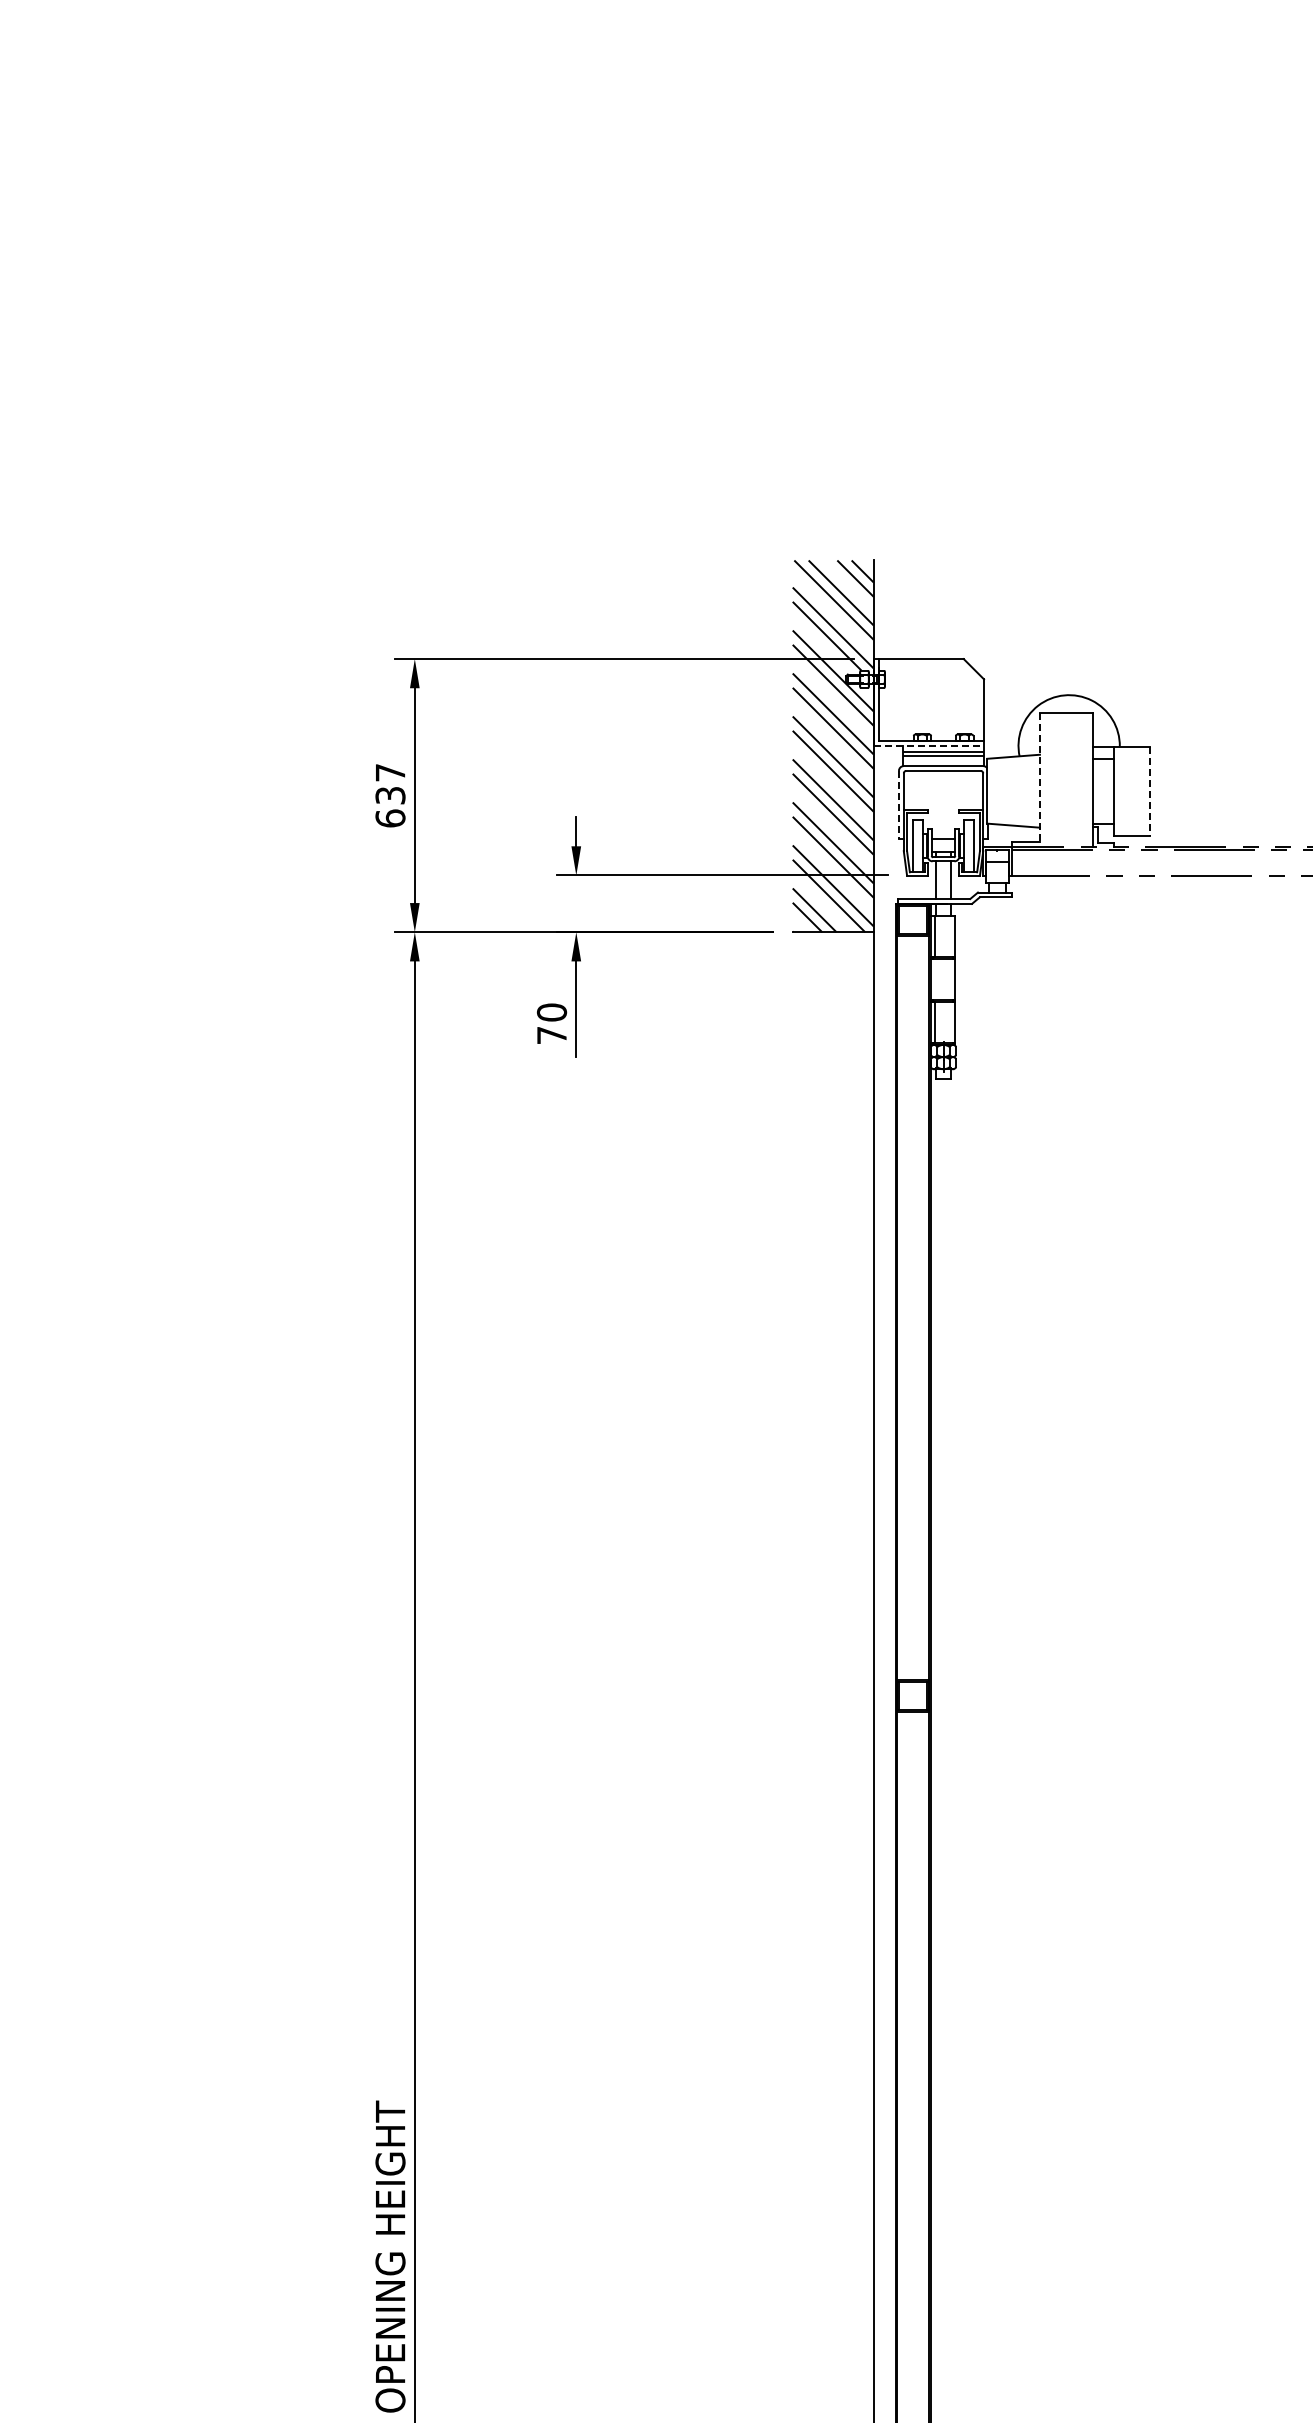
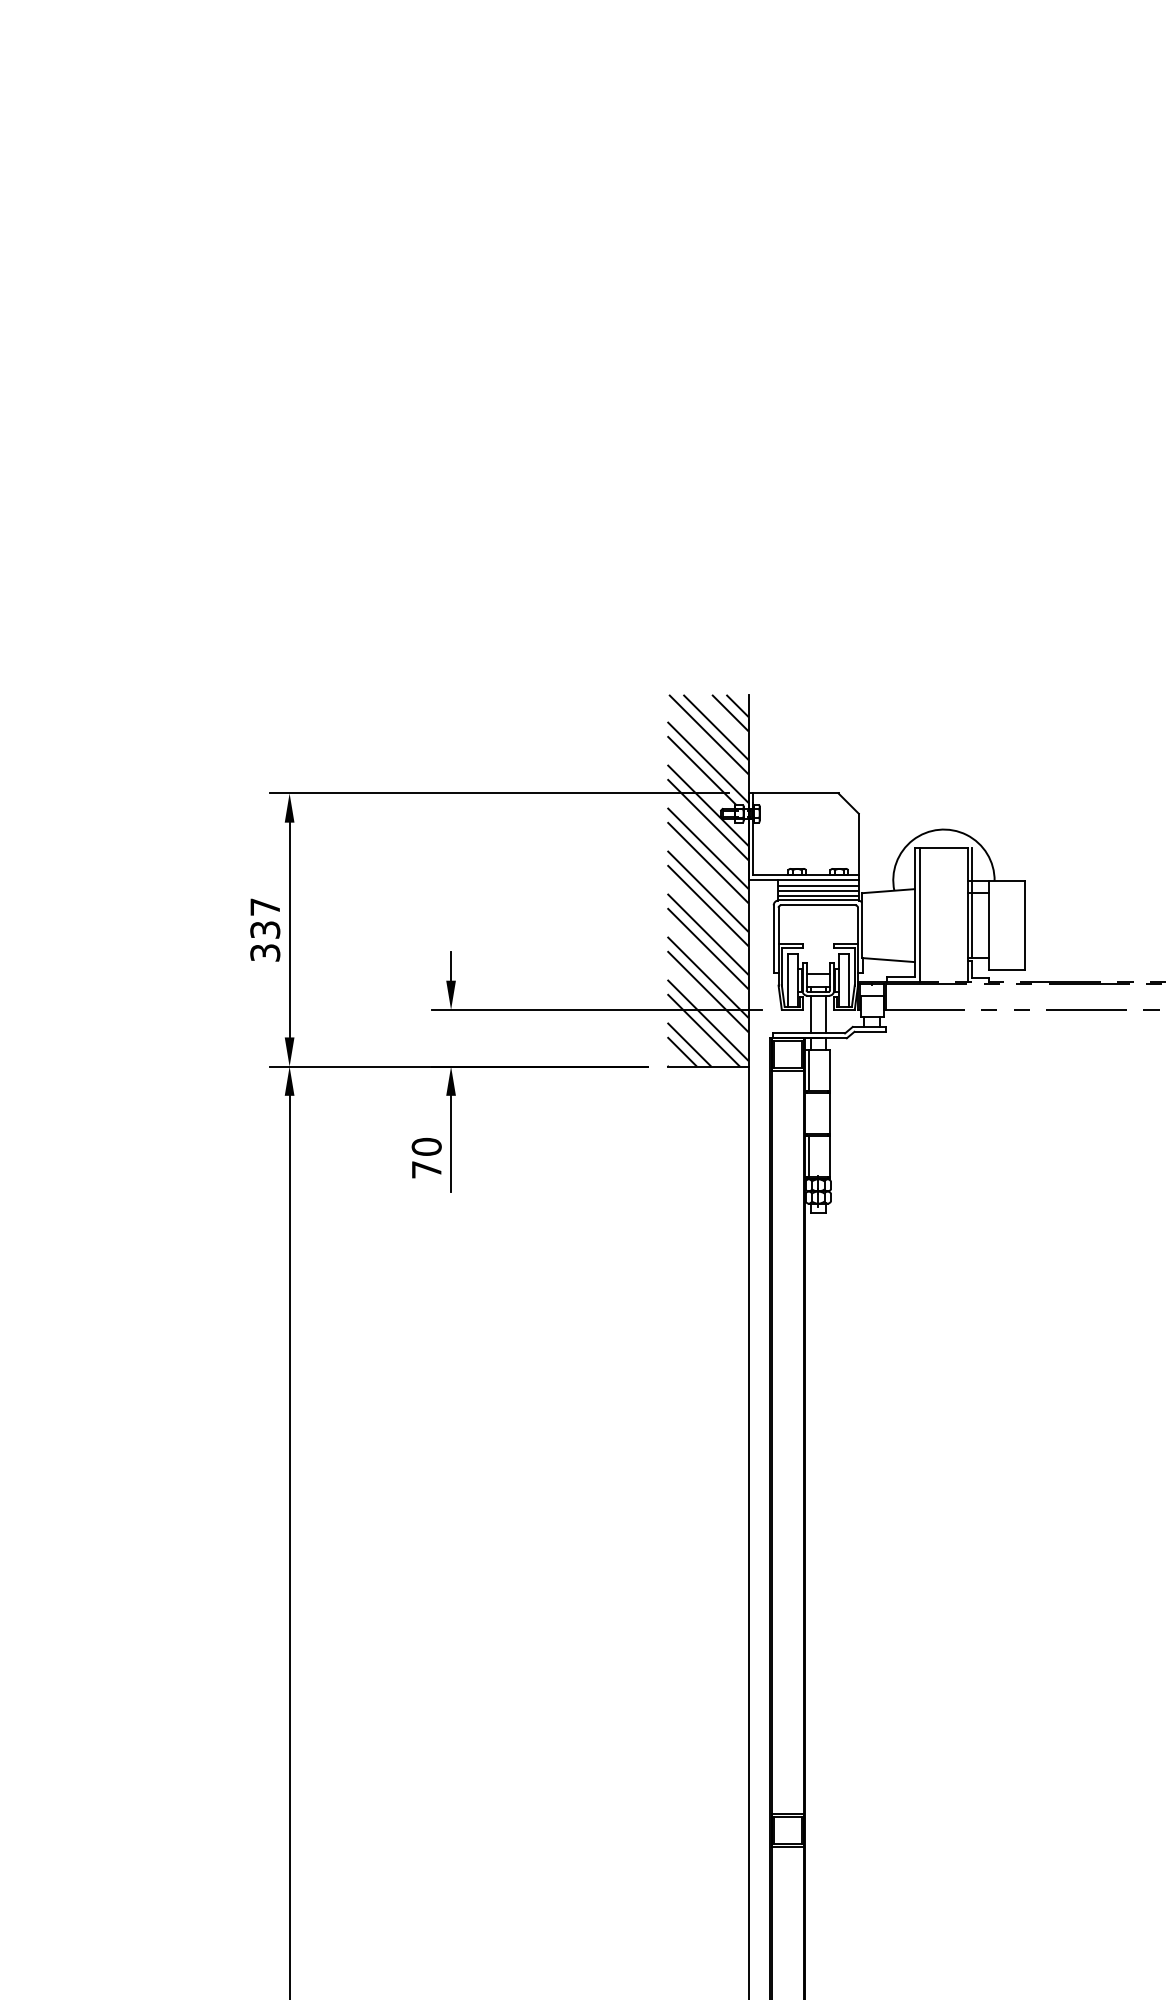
line: (929, 745) -> (804, 879), dashed -> solid
line: (943, 761) -> (818, 895), added
line: (1097, 768) -> (972, 902), added
line: (1039, 778) -> (914, 912), dashed -> solid
line: (1044, 780) -> (919, 914), added
line: (1150, 791) -> (1025, 925), dashed -> solid
line: (898, 805) -> (773, 939), dashed -> solid
text: (390, 818) -> (265, 952), 637 -> 337

